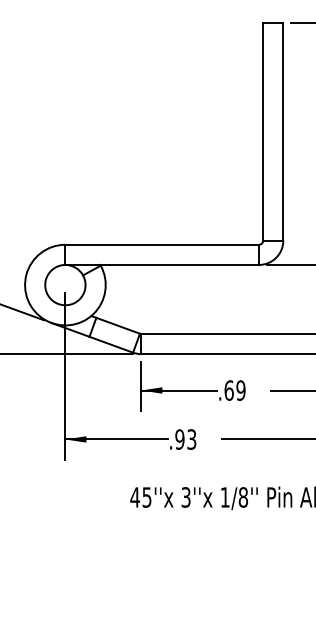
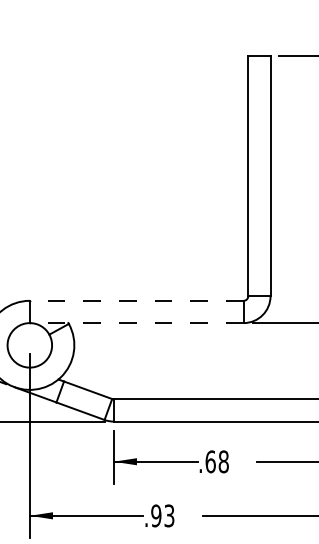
line: (162, 244) -> (137, 300), solid -> dashed
line: (162, 264) -> (137, 322), solid -> dashed
text: (240, 390) -> (223, 461), .69 -> .68

